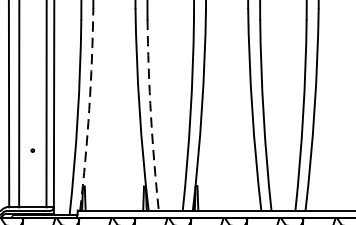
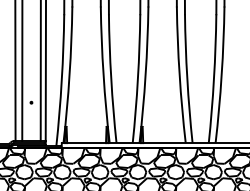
arc: (89, 108) -> (69, 74), dashed -> solid
arc: (151, 114) -> (111, 78), dashed -> solid

